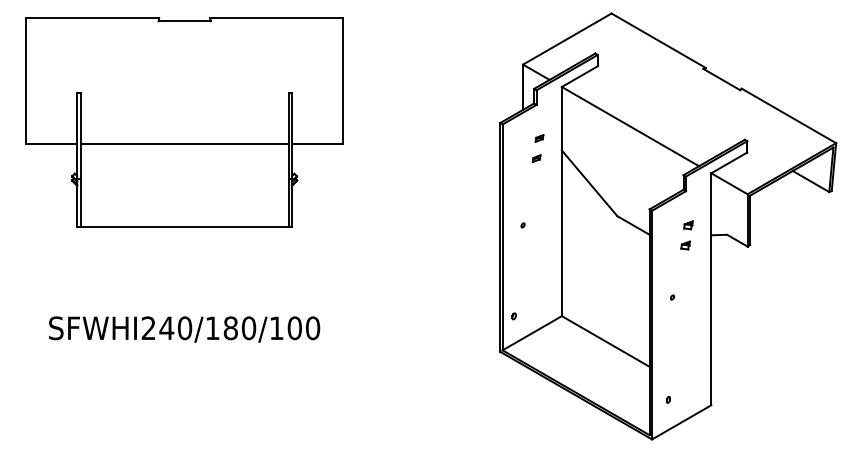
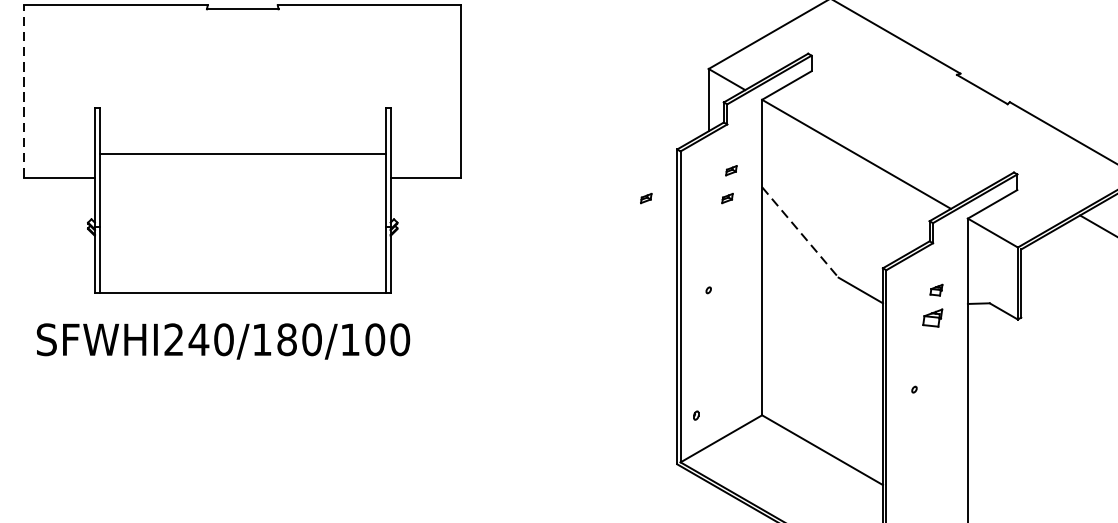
line: (25, 80) -> (23, 90), solid -> dashed
line: (184, 143) -> (242, 154), moved
part: (477, 158) -> (645, 198), added
line: (589, 183) -> (800, 232), solid -> dashed
part: (685, 245) -> (932, 318), size x1.6
text: (184, 329) -> (223, 341), moved

